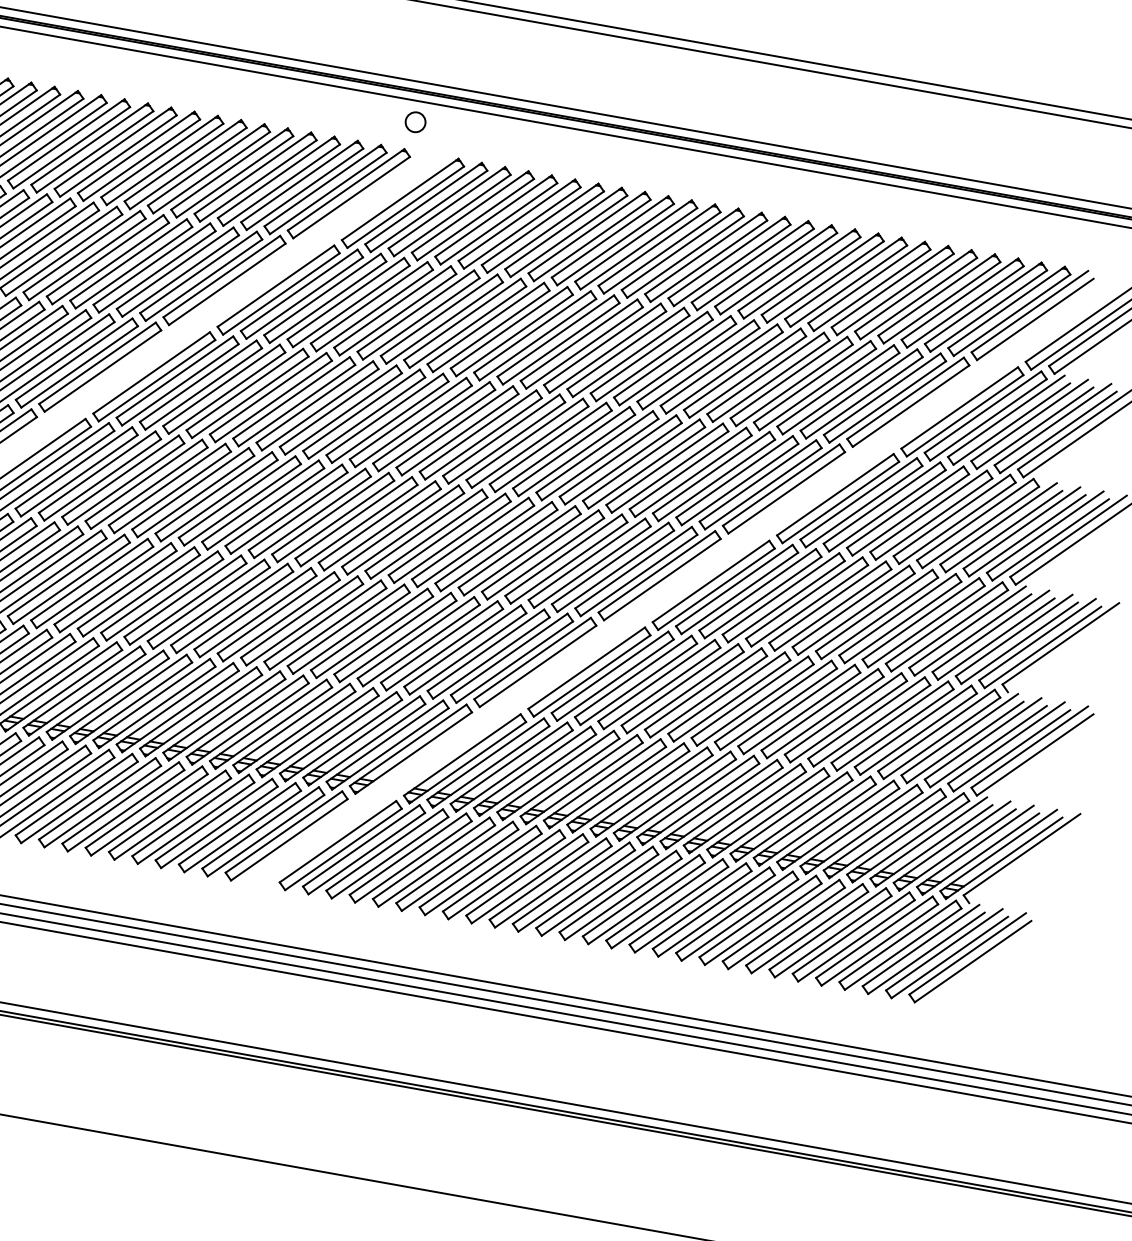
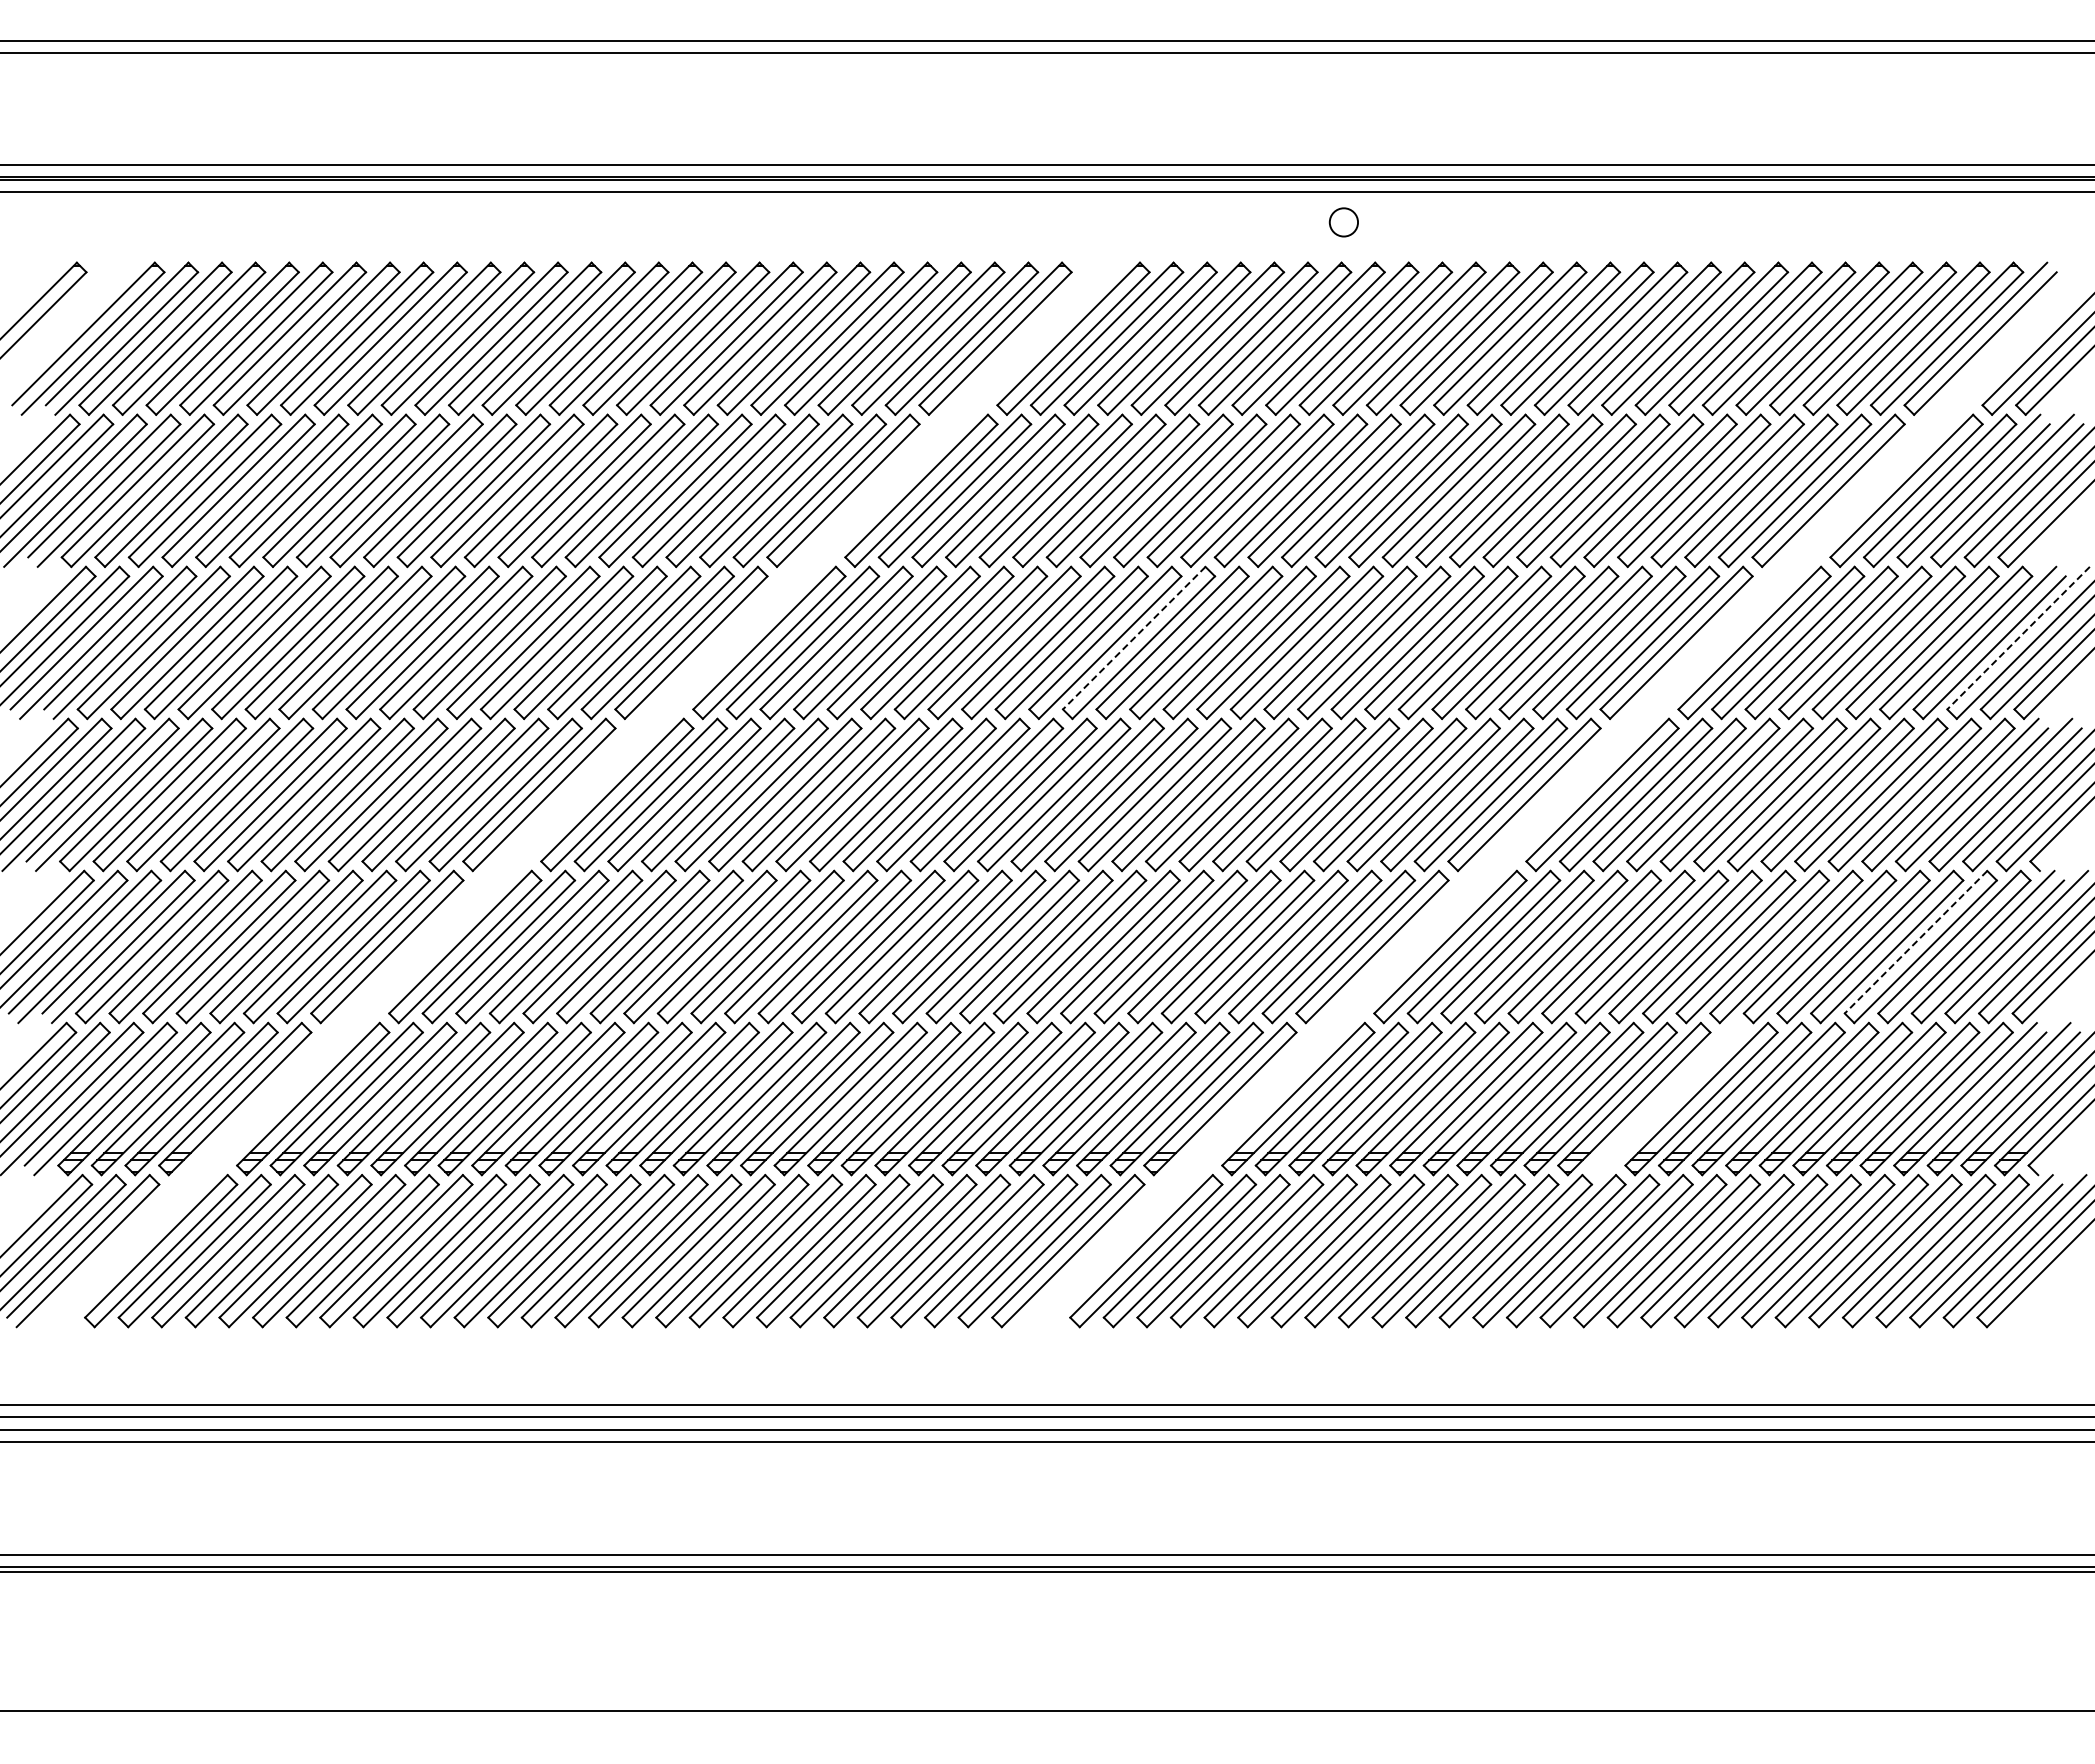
circle: (415, 122) -> (1343, 222), moved
line: (408, 418) -> (1134, 638), solid -> dashed
line: (1021, 528) -> (2018, 638), solid -> dashed
line: (913, 726) -> (1916, 942), solid -> dashed
part: (721, 804) -> (1667, 1098), removed

